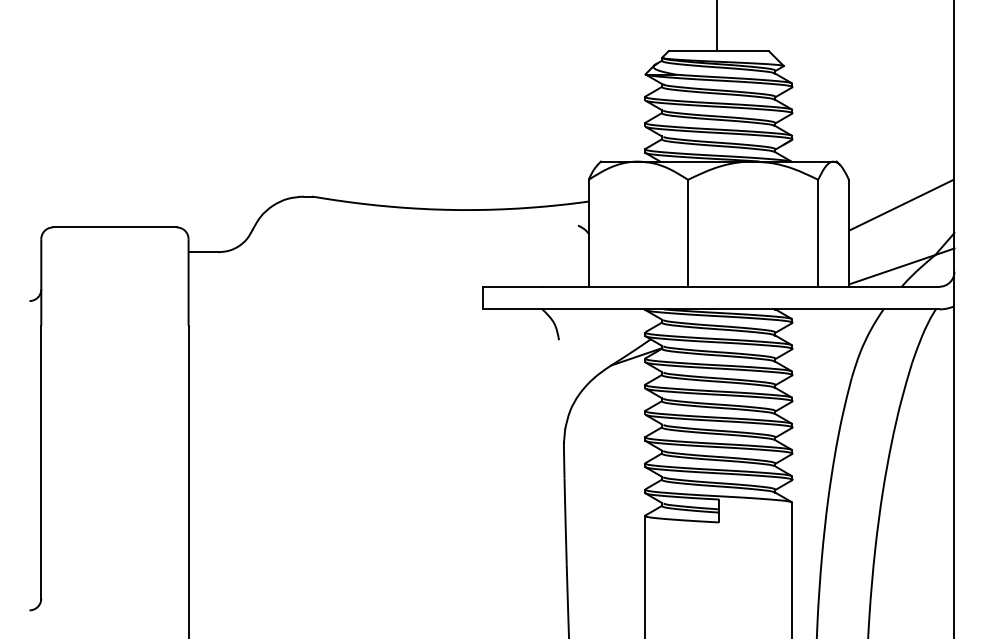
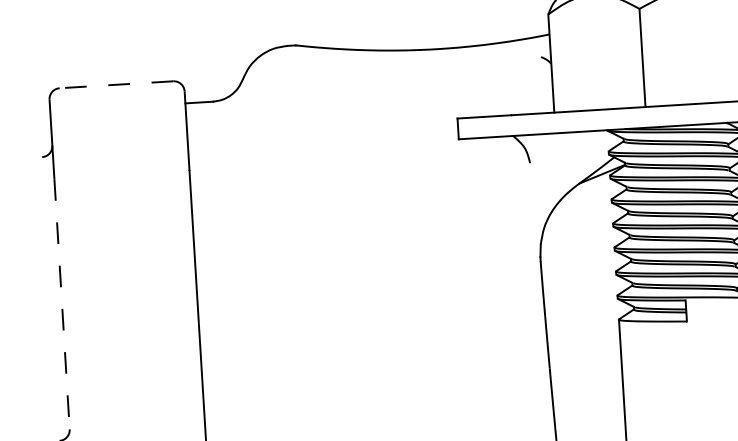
line: (114, 227) -> (116, 84), solid -> dashed
line: (41, 463) -> (62, 305), solid -> dashed

